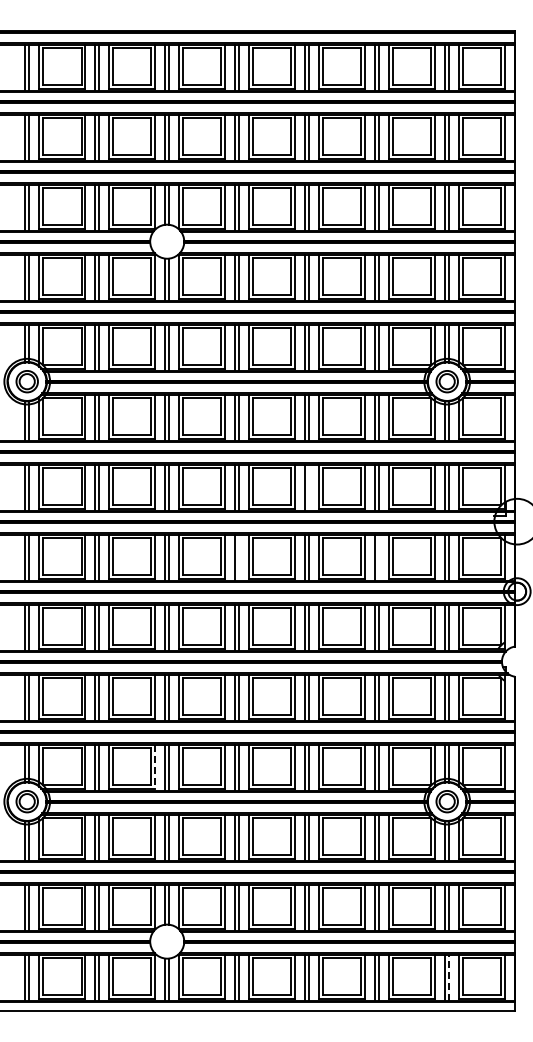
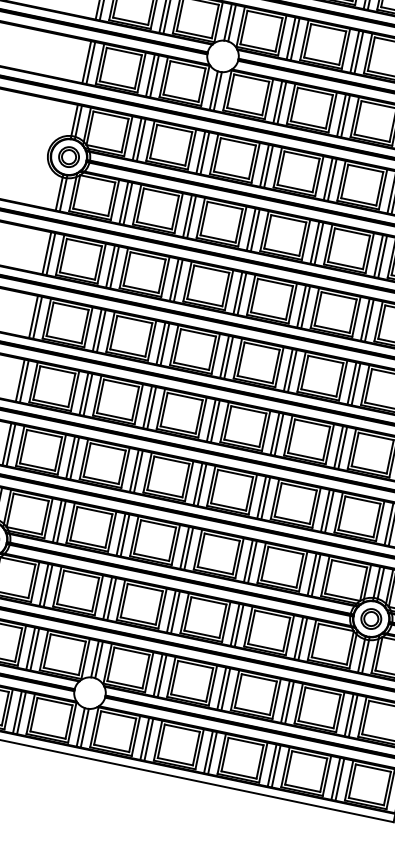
line: (309, 487) -> (305, 307), added
line: (239, 557) -> (228, 357), added
line: (379, 557) -> (356, 384), added
line: (155, 766) -> (112, 531), dashed -> solid
line: (449, 977) -> (339, 779), dashed -> solid

